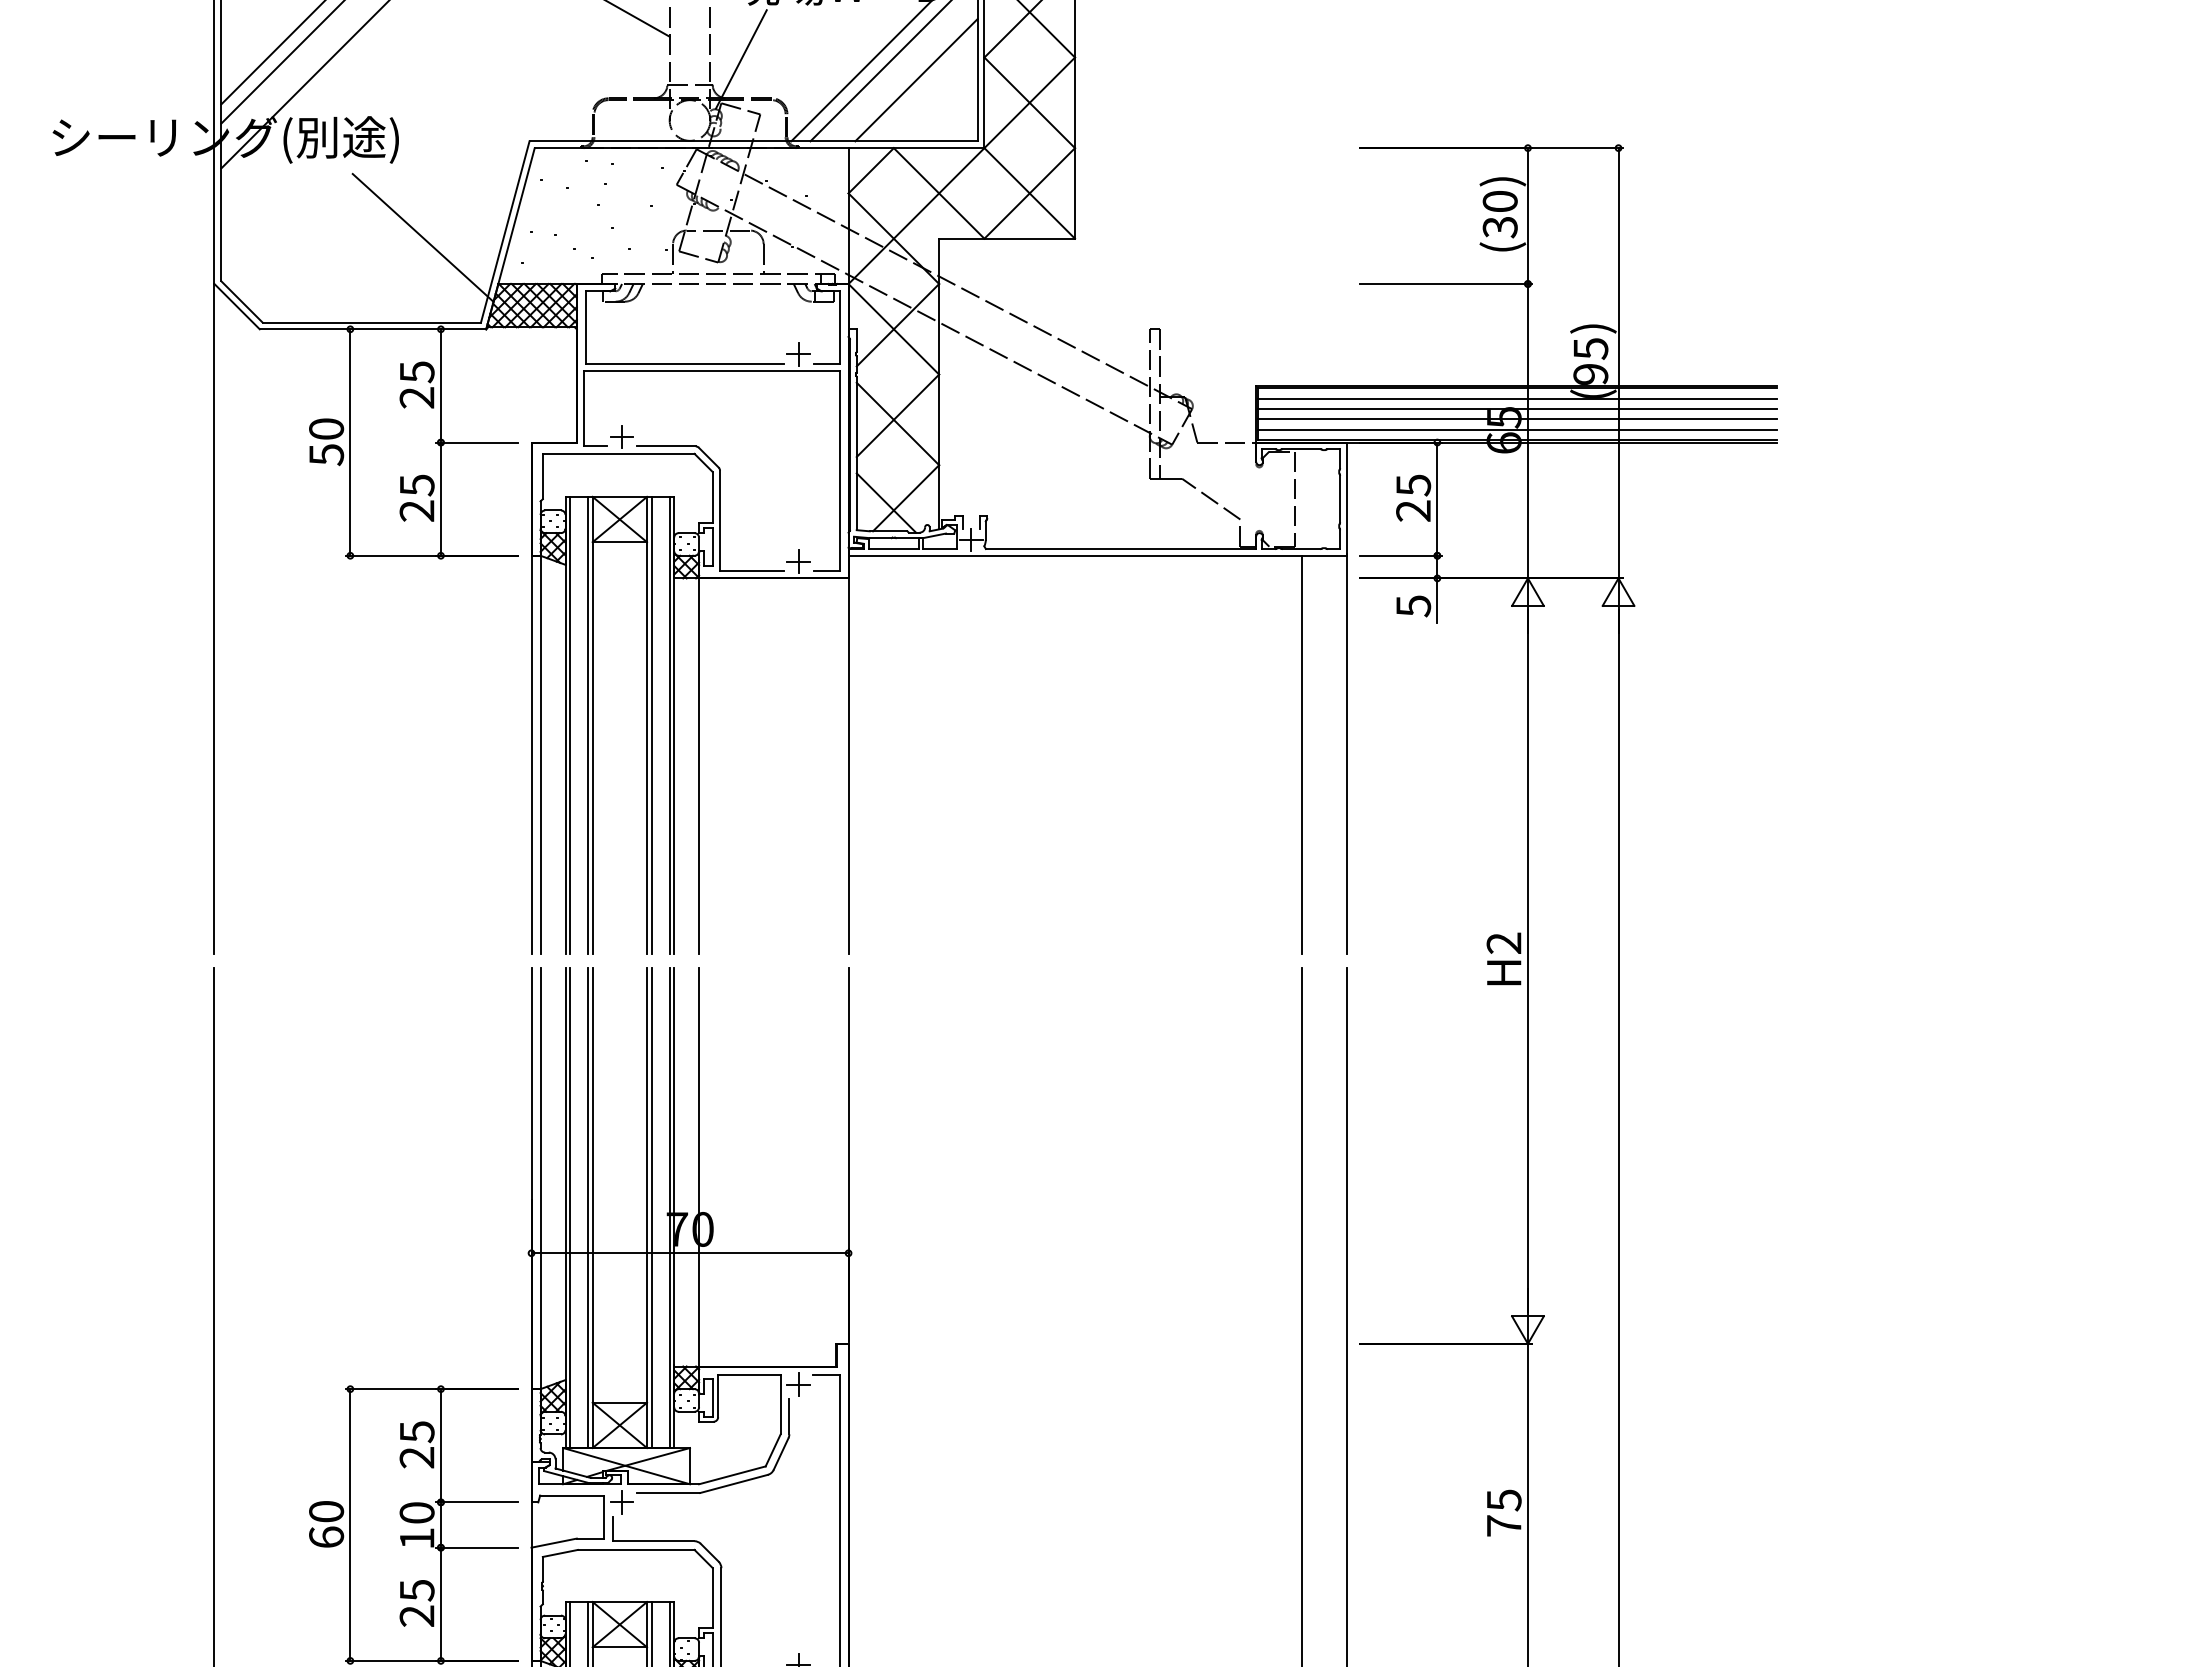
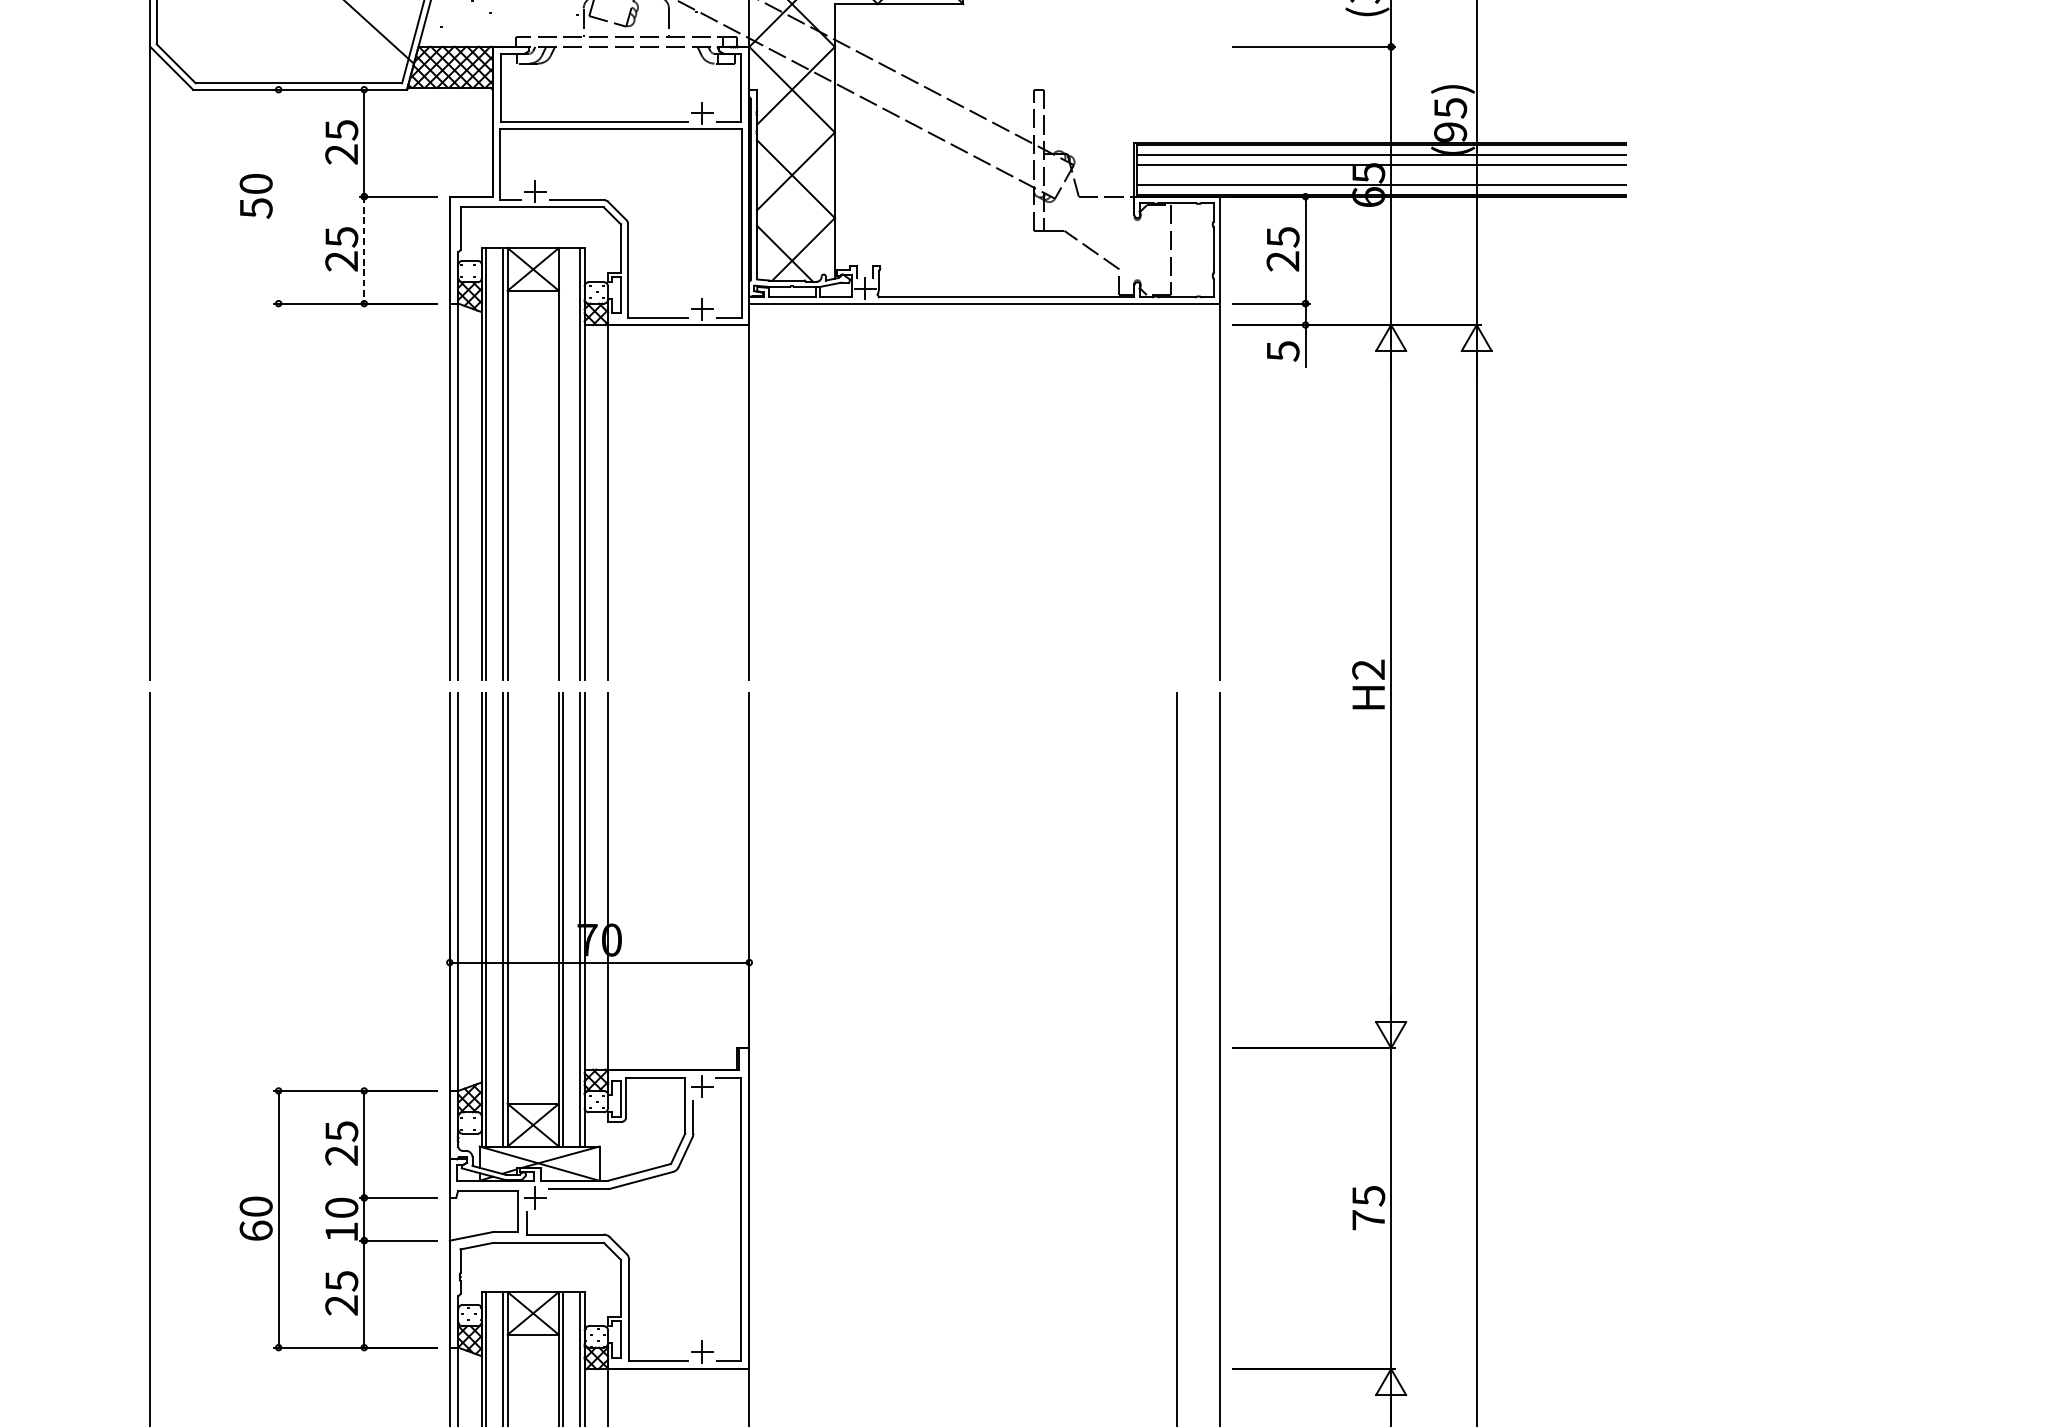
line: (1517, 419) -> (1381, 174), removed
line: (350, 442) -> (278, 196), removed
line: (440, 499) -> (363, 250), solid -> dashed
line: (651, 725) -> (563, 463), removed
line: (1301, 754) -> (1177, 491), removed

